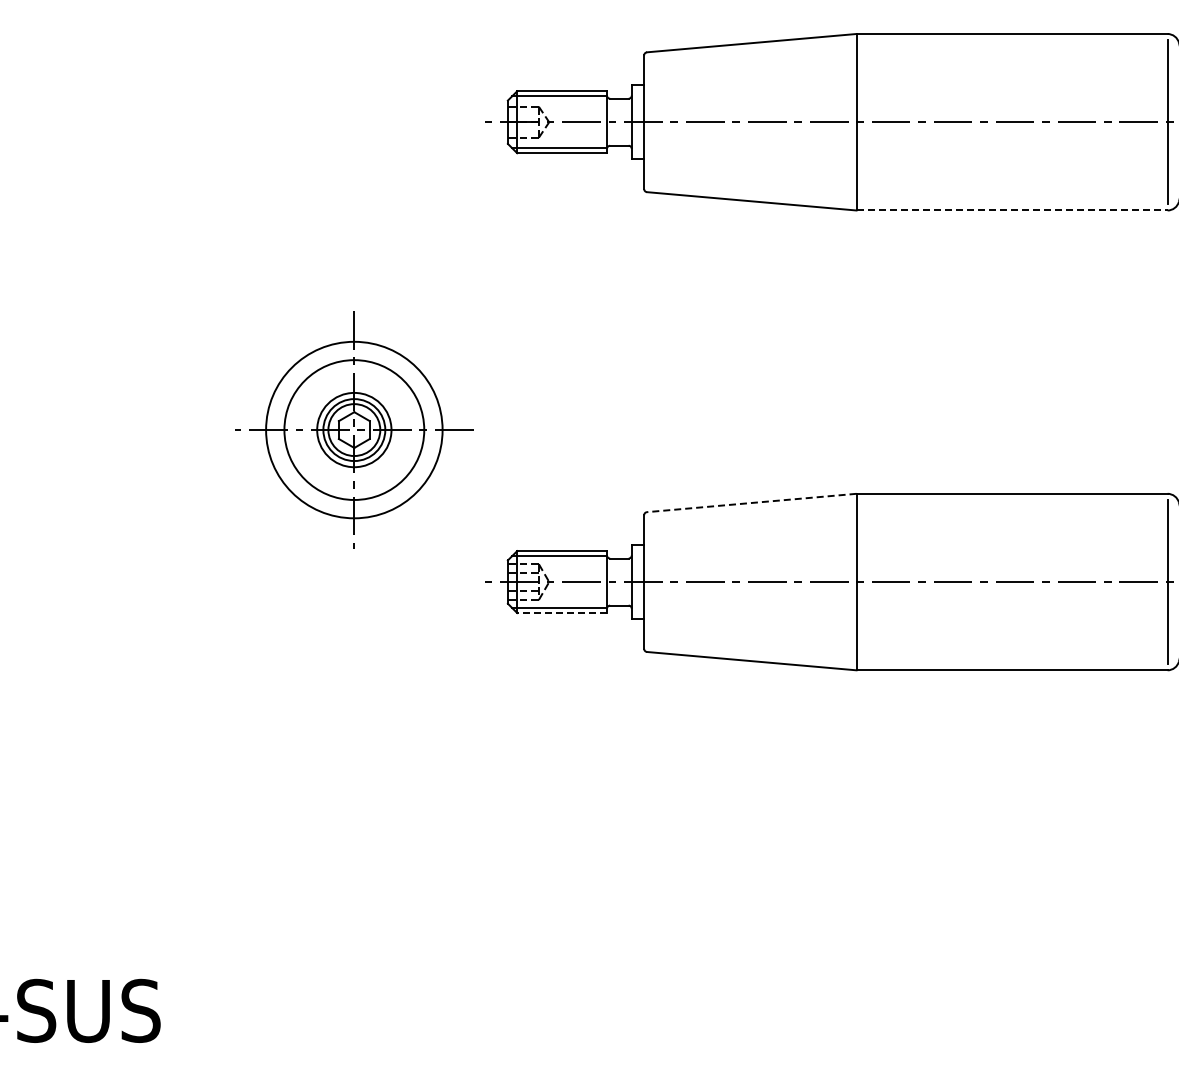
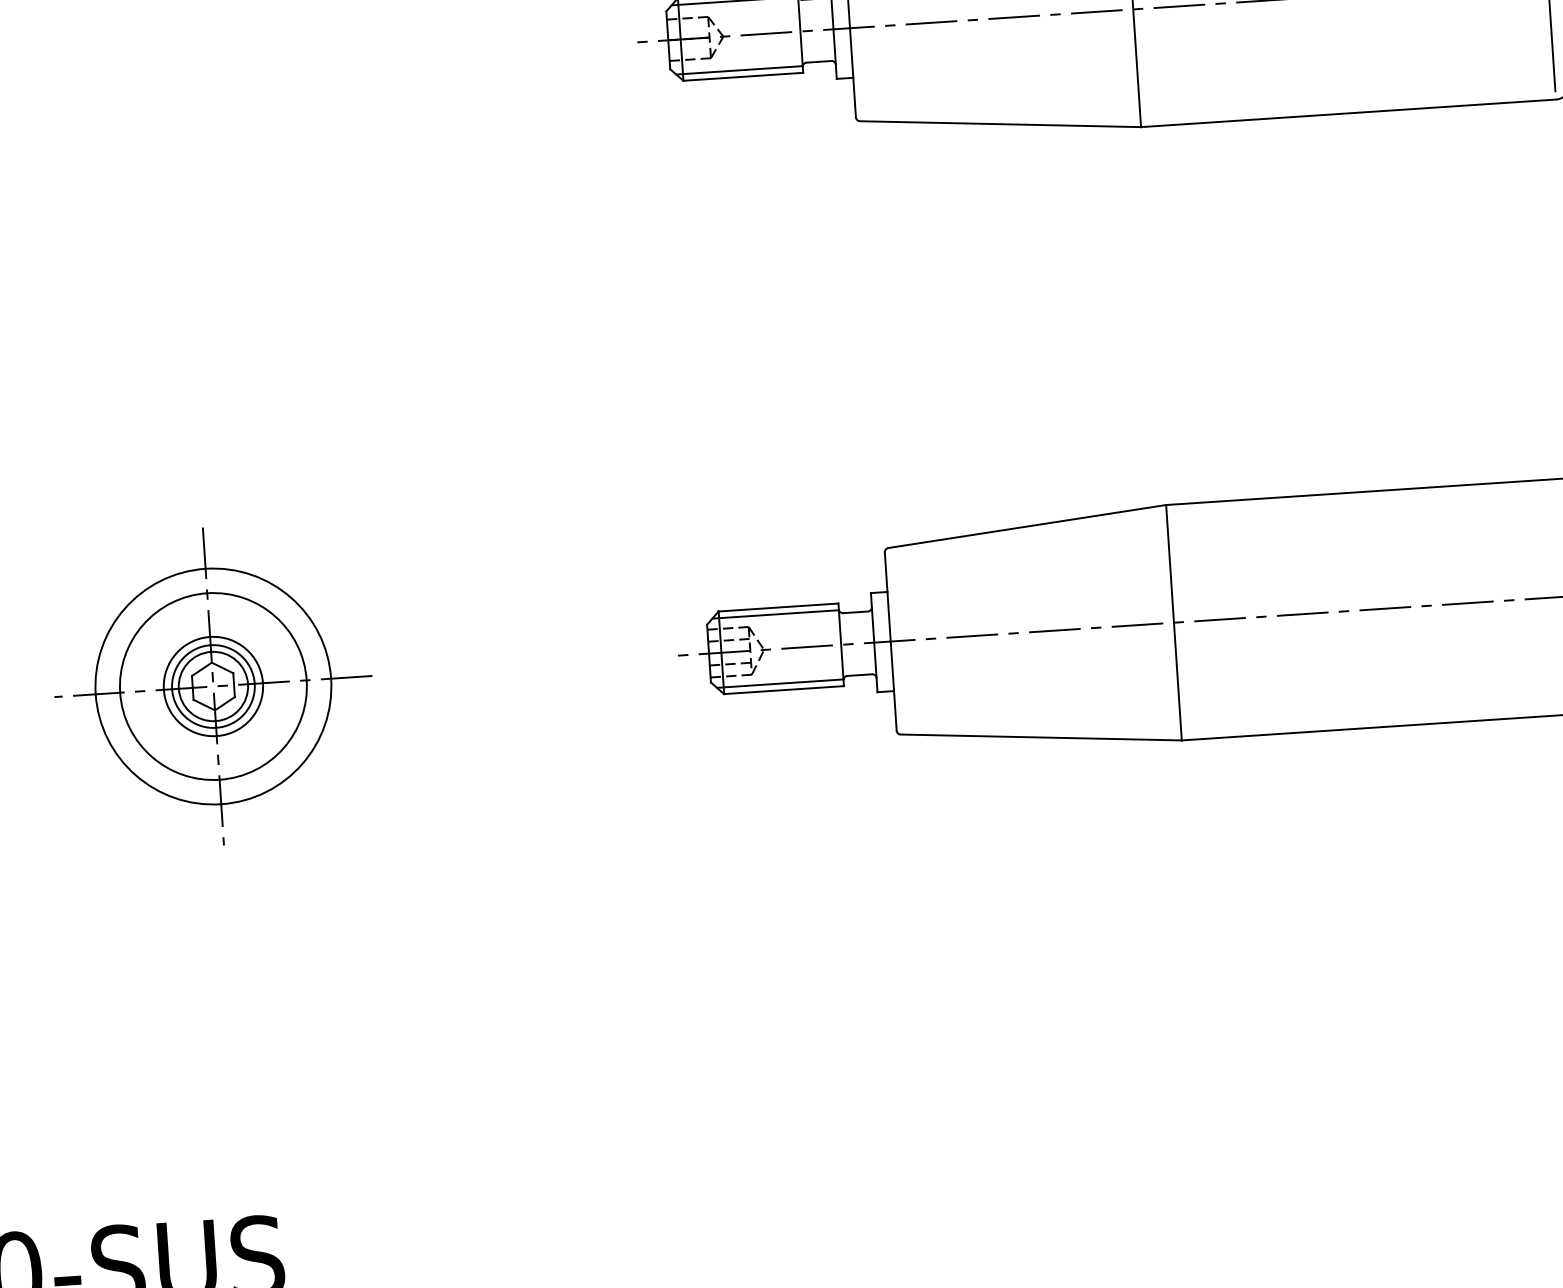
line: (1012, 210) -> (1349, 113), dashed -> solid
part: (354, 429) -> (213, 685), moved
line: (751, 503) -> (1026, 527), dashed -> solid
line: (562, 613) -> (784, 690), dashed -> solid

